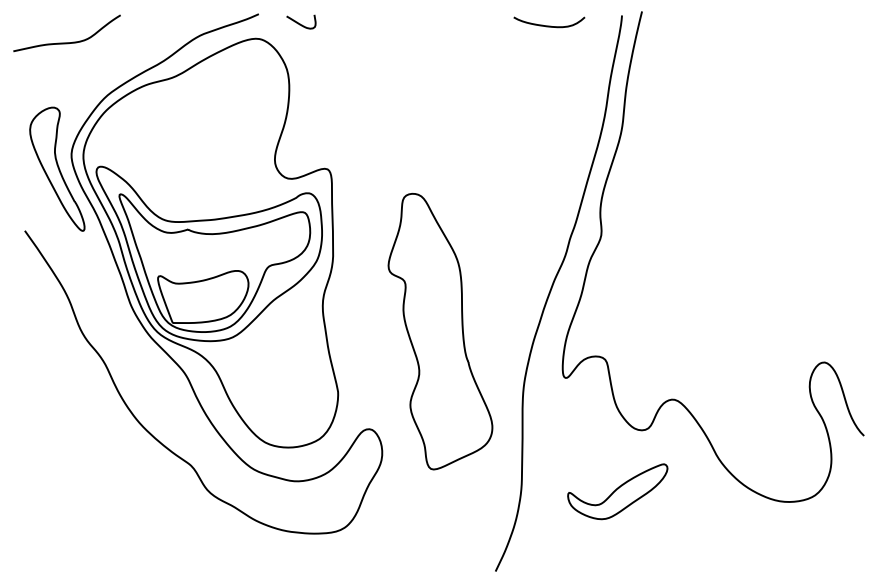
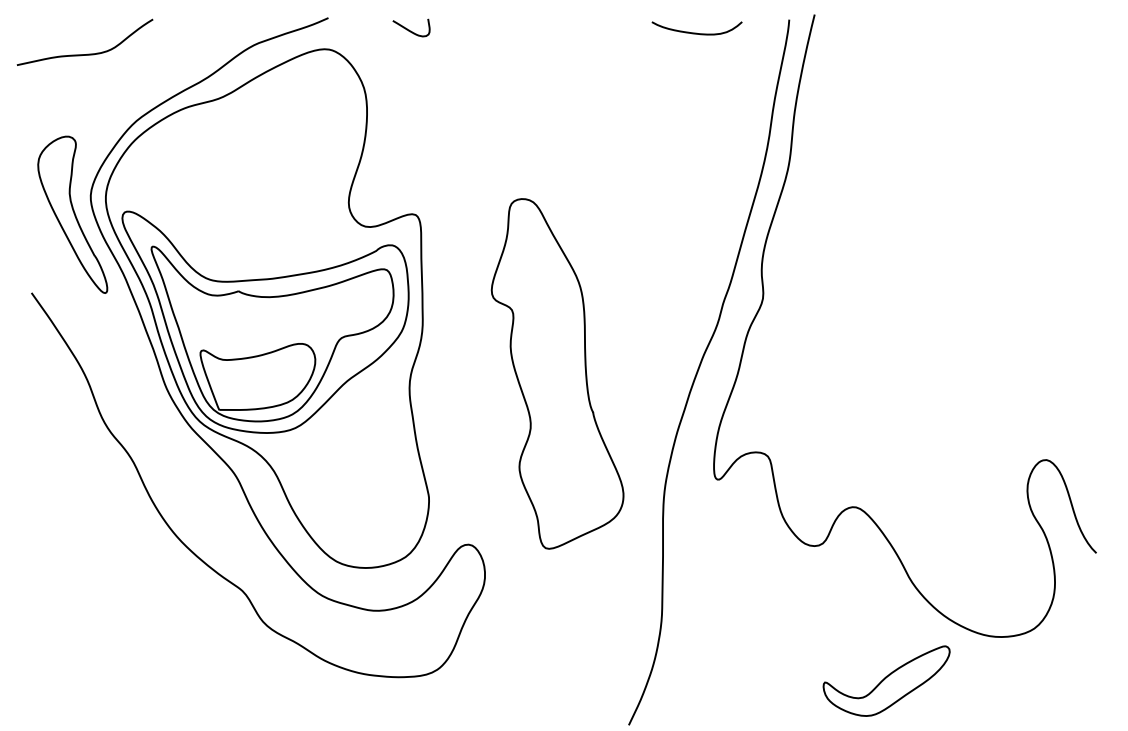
curve: (300, 23) -> (410, 29), moved
part: (440, 331) -> (557, 373), moved
part: (617, 491) -> (886, 680), moved

